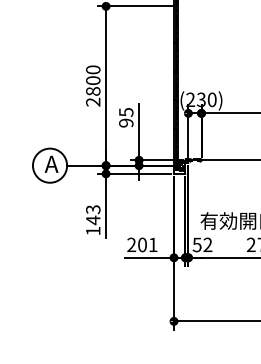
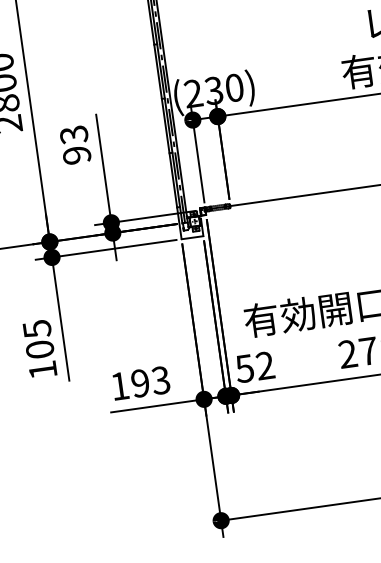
text: (125, 112) -> (72, 135), 95 -> 93
text: (93, 215) -> (39, 340), 143 -> 105
text: (142, 244) -> (140, 382), 201 -> 193

